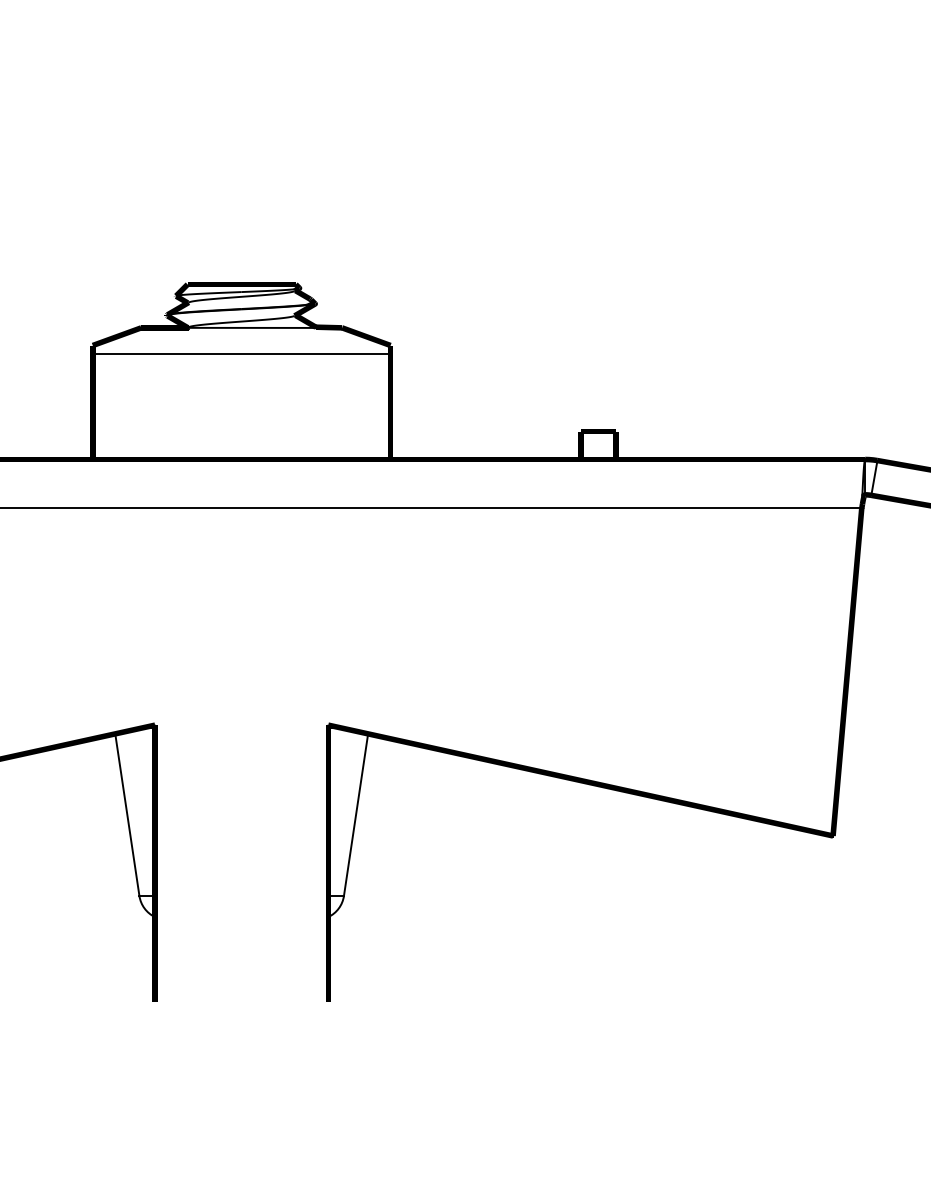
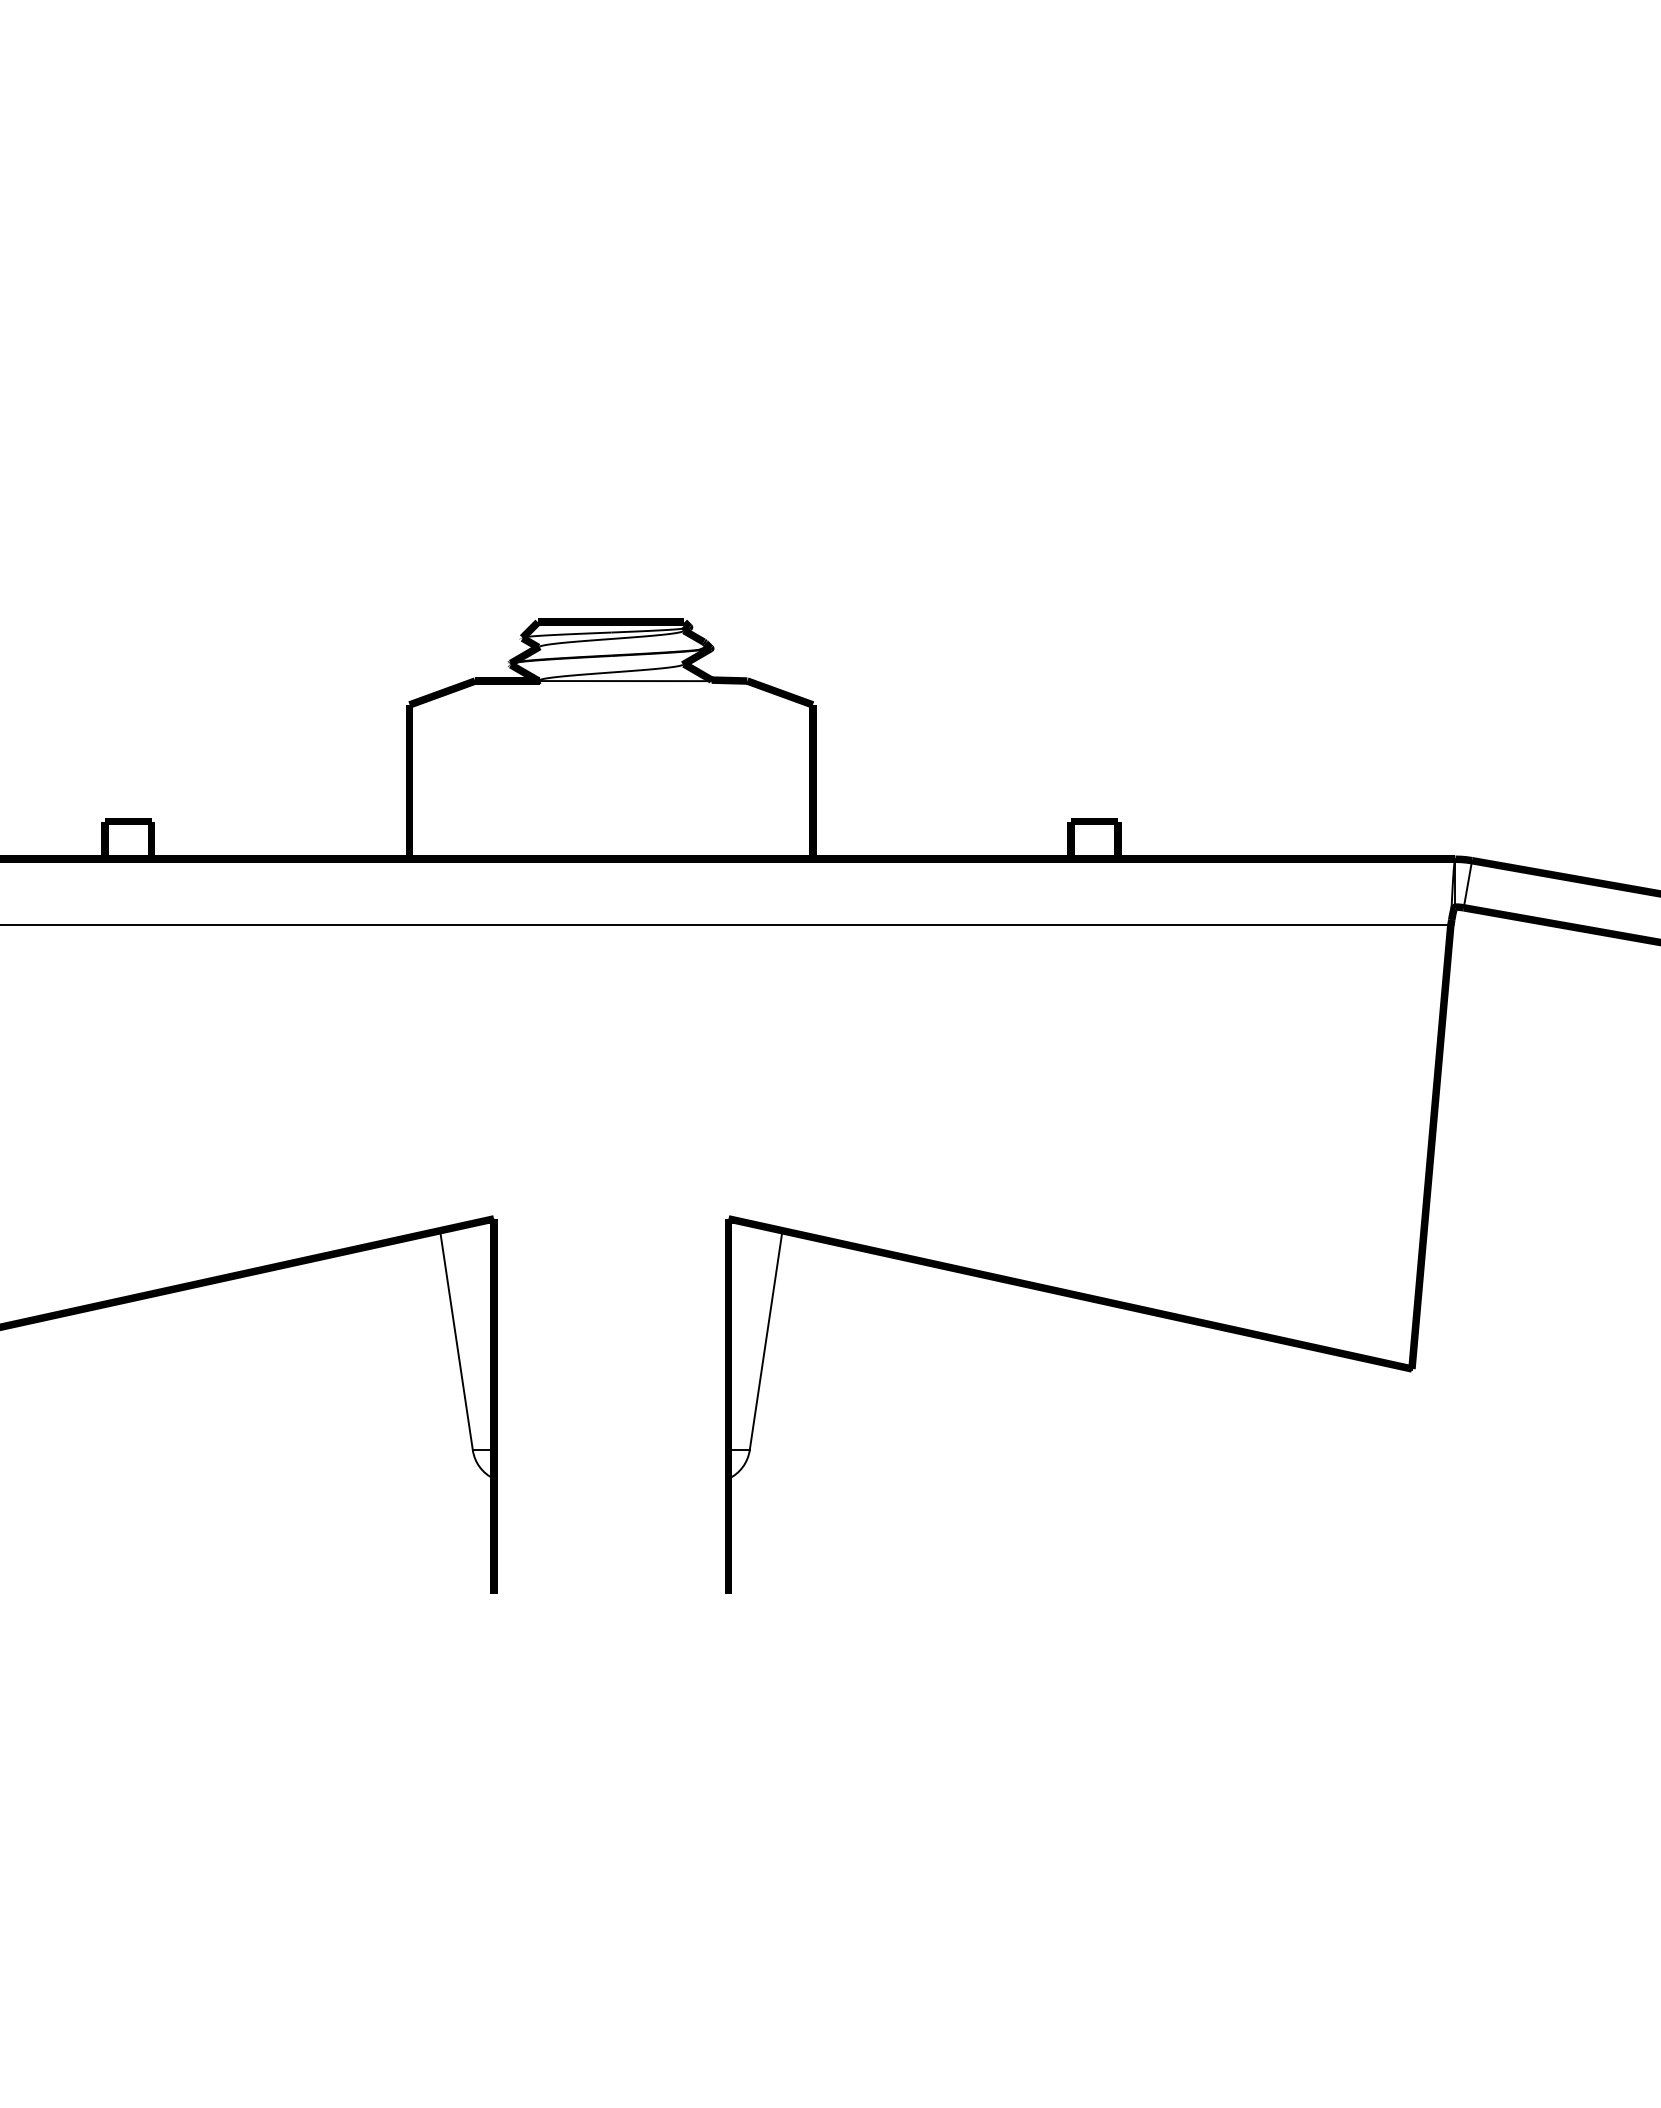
line: (241, 354) -> (610, 716), removed

